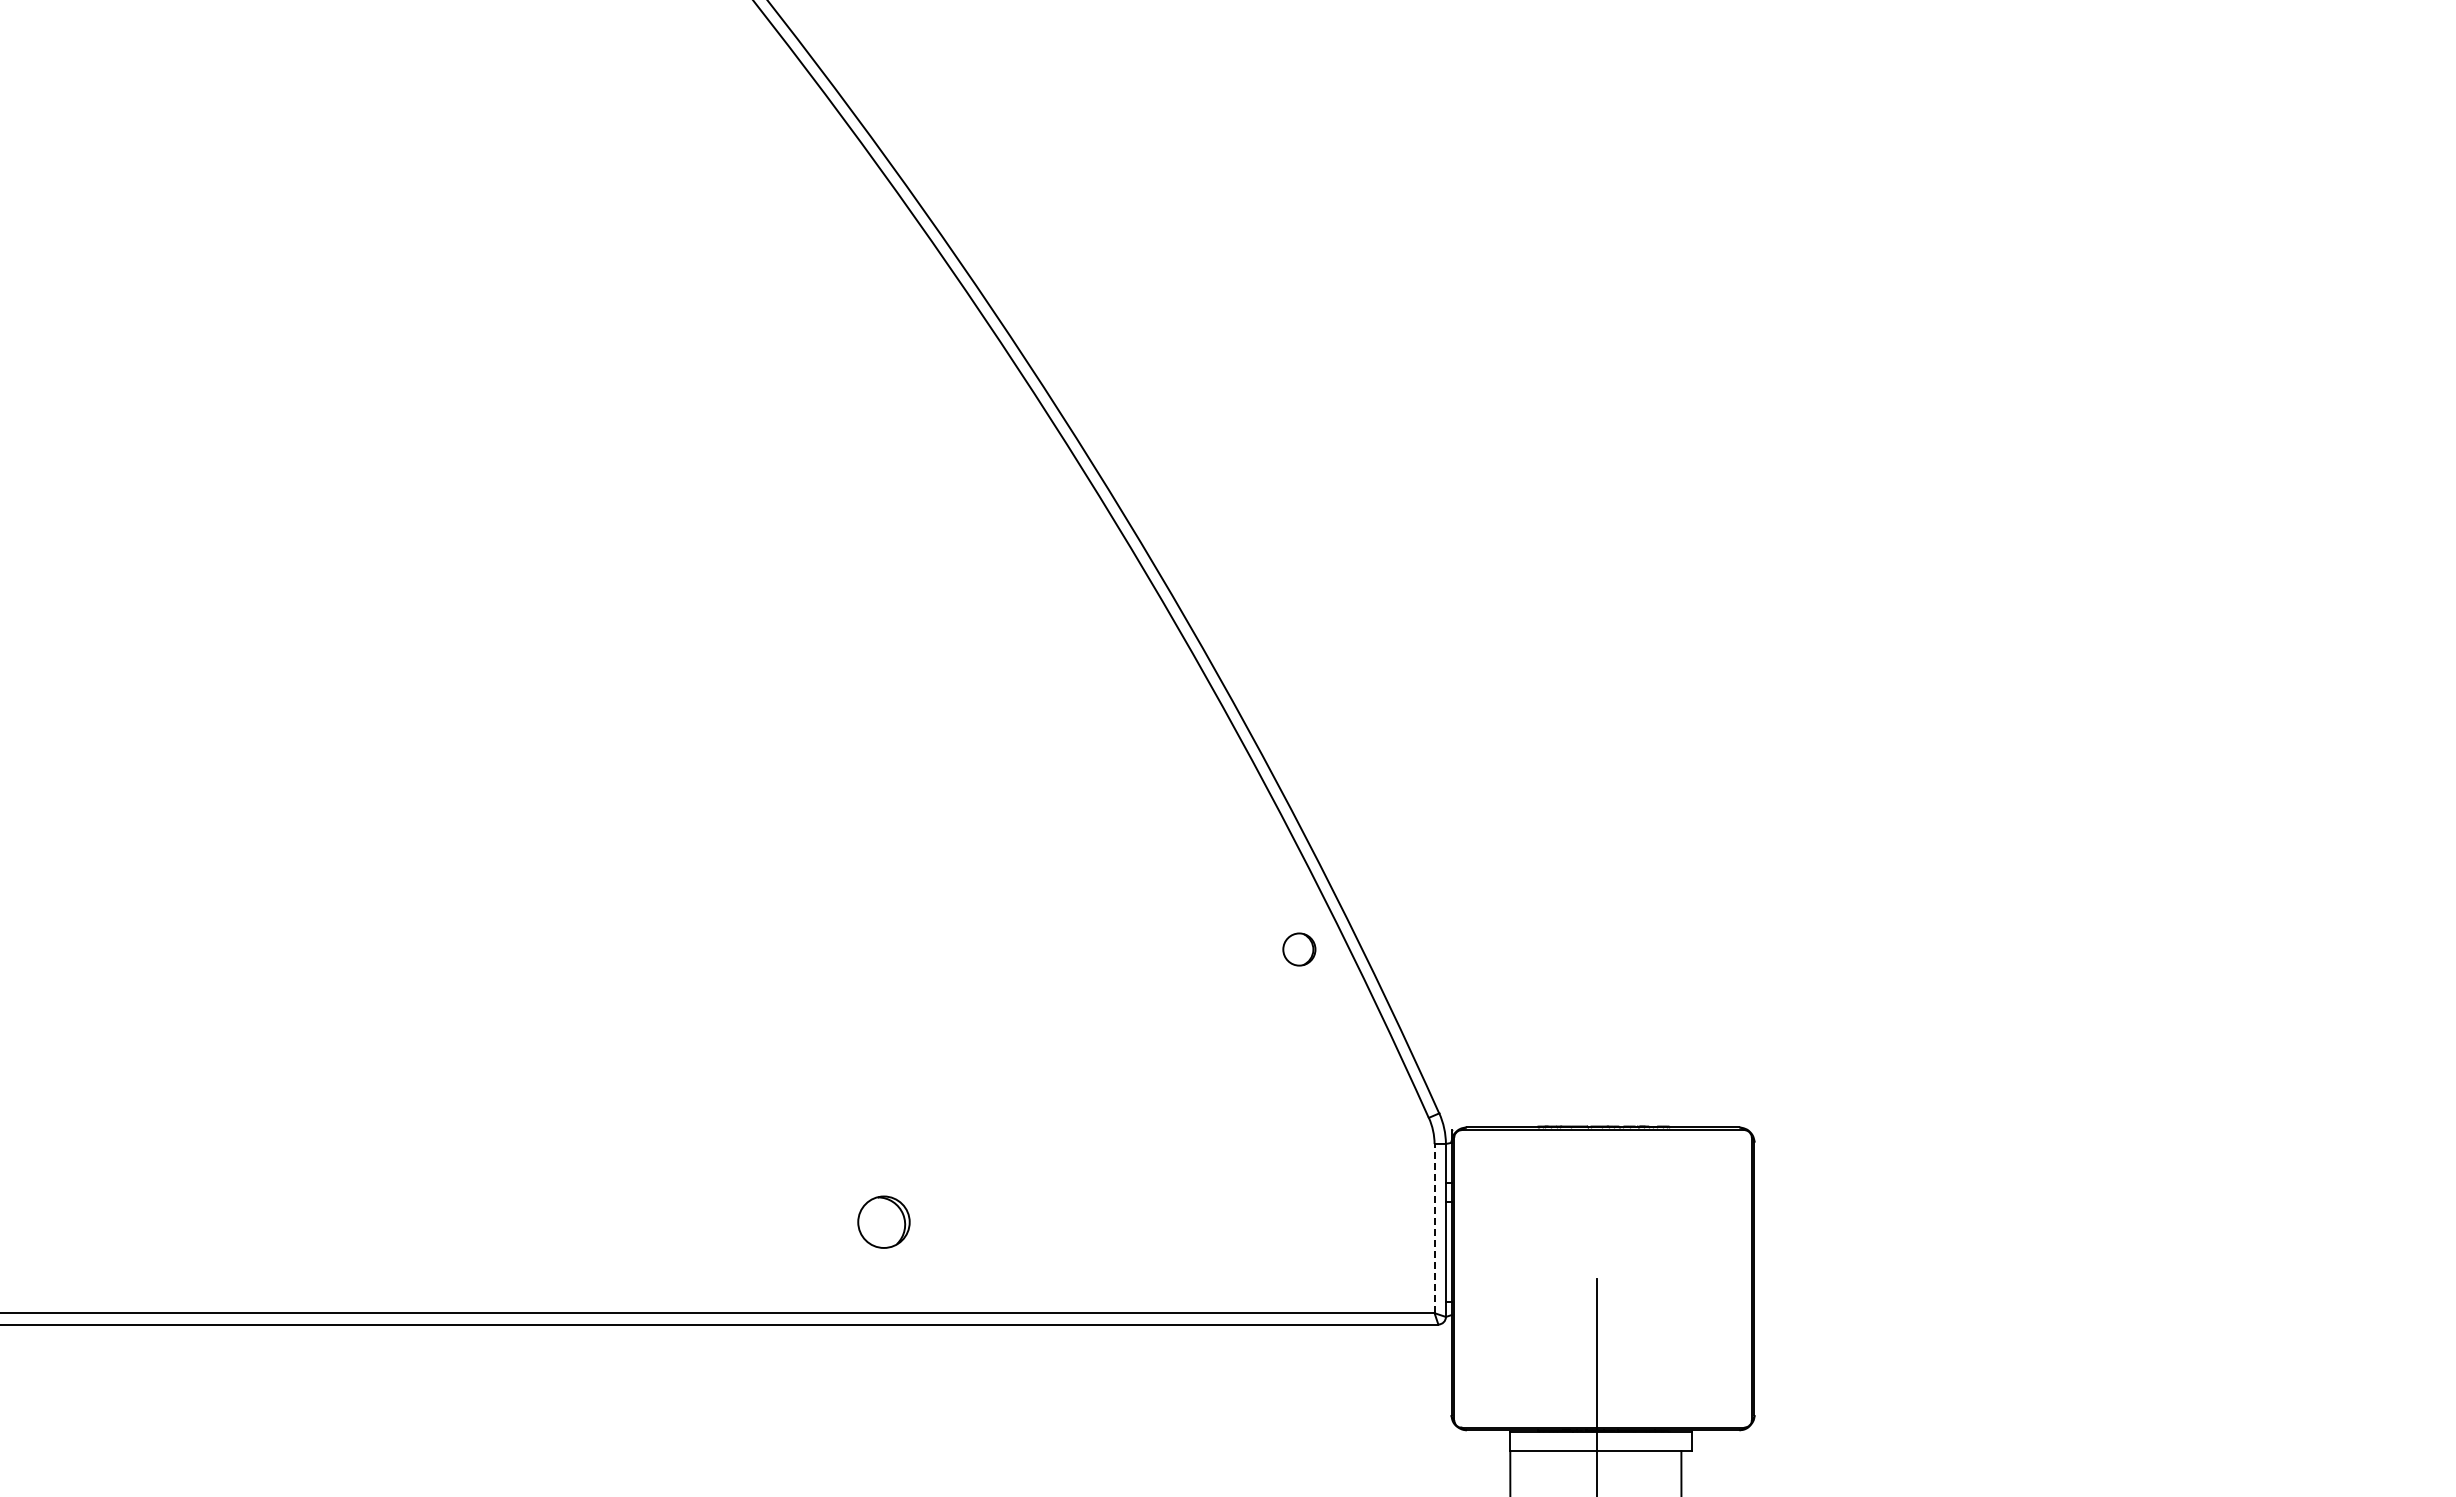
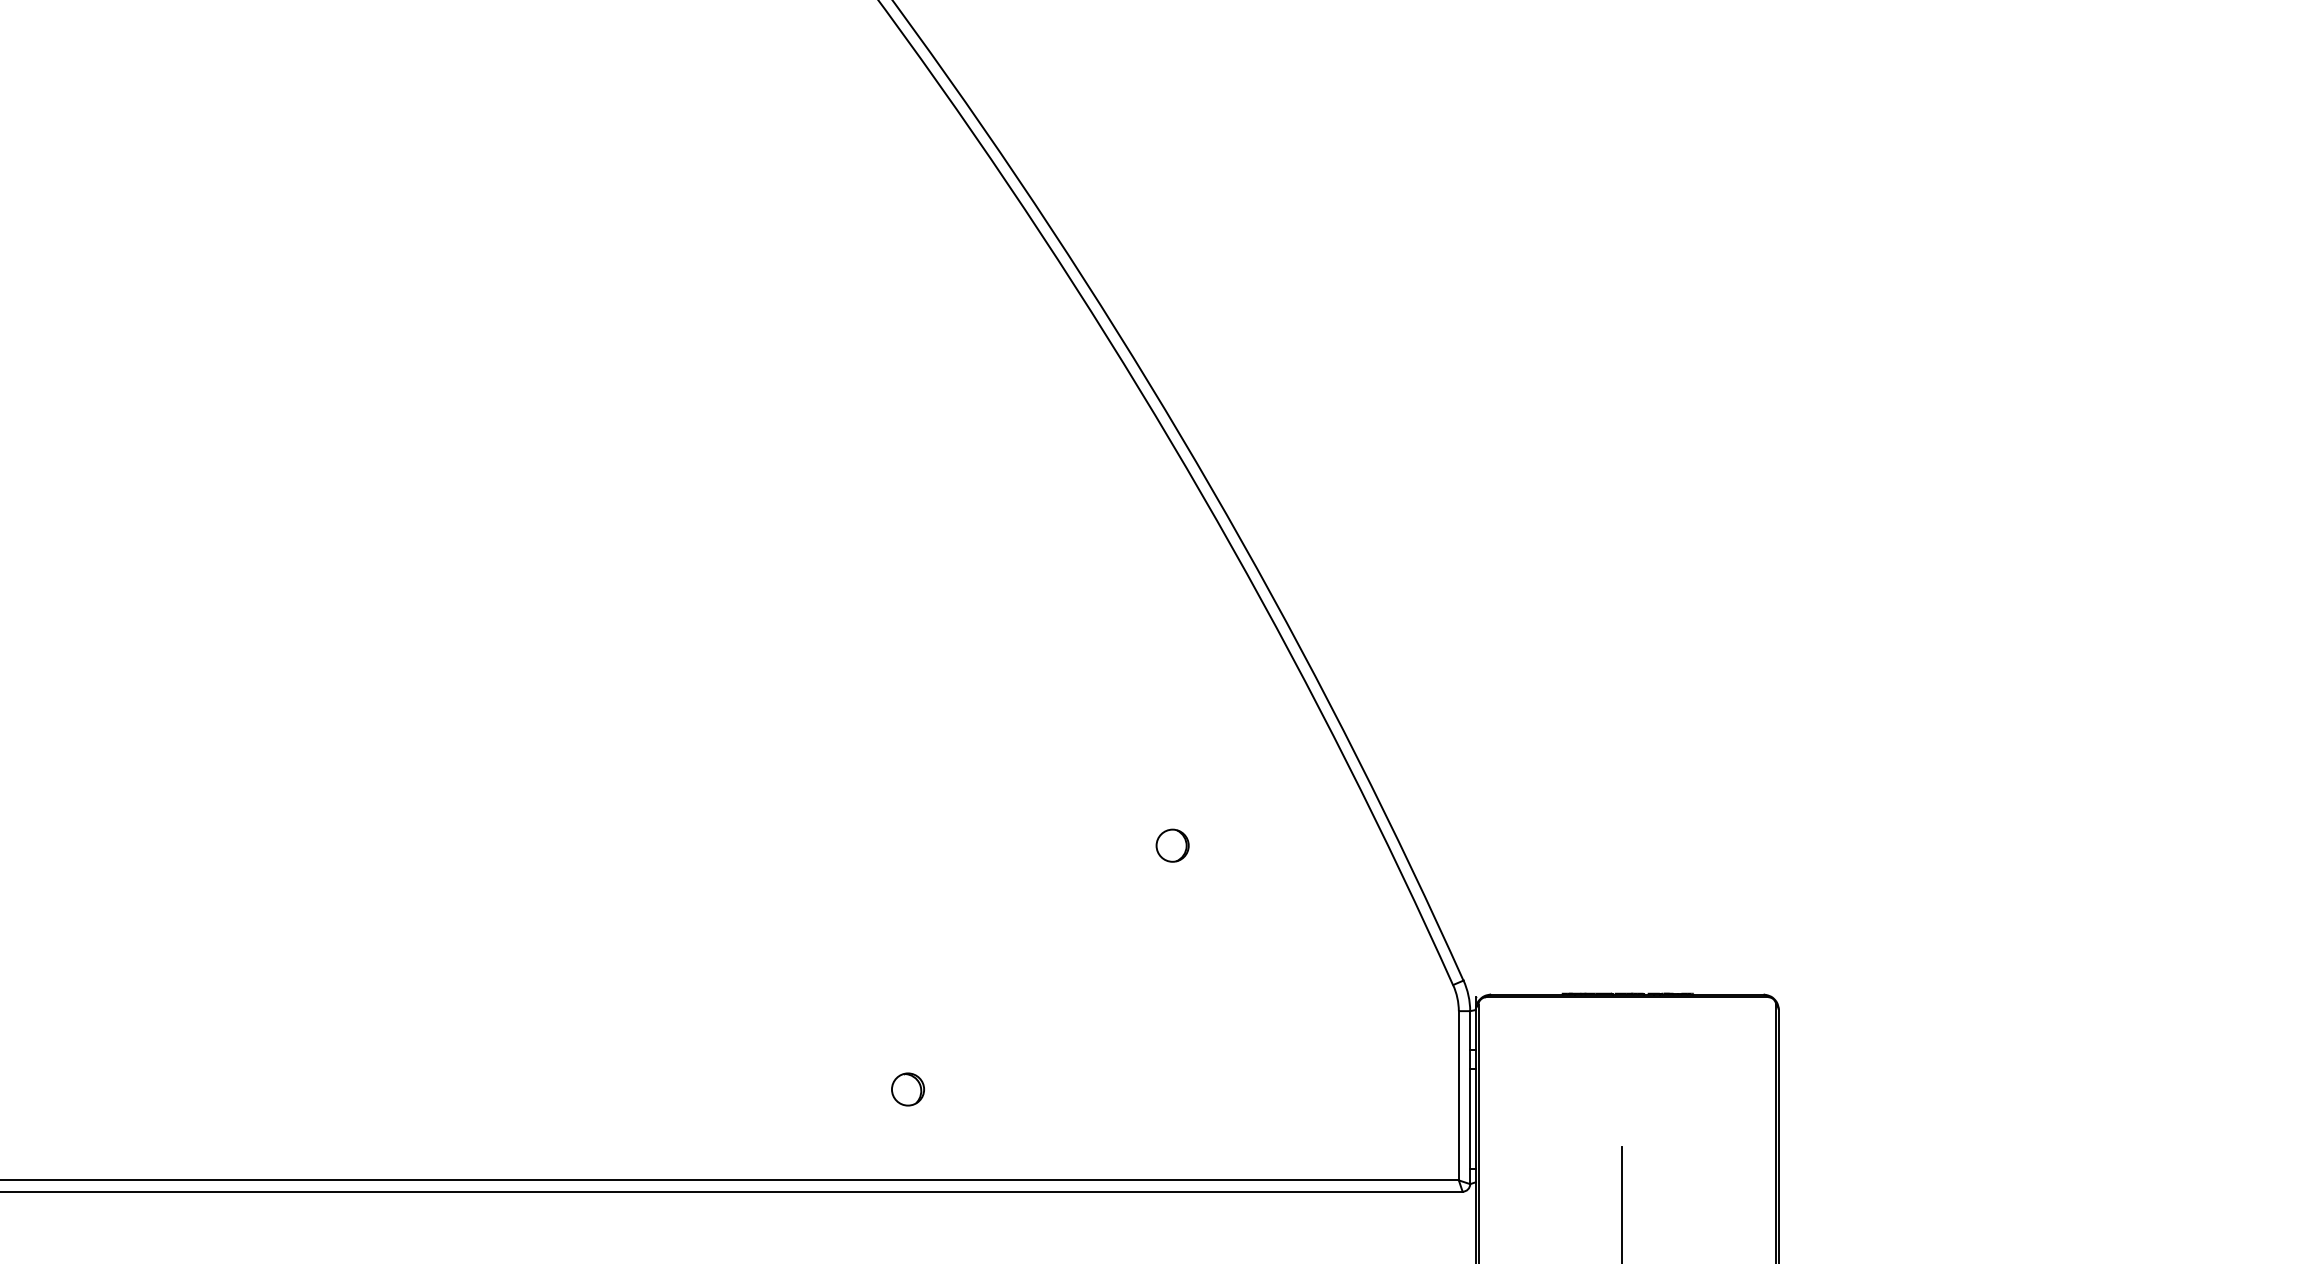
part: (1299, 949) -> (1172, 845), moved
part: (883, 1222) -> (907, 1089), size x0.62
line: (1434, 1228) -> (1458, 1095), dashed -> solid

